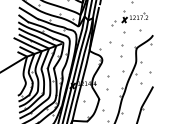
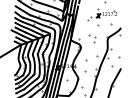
part: (115, 48) -> (91, 38), size x0.6

